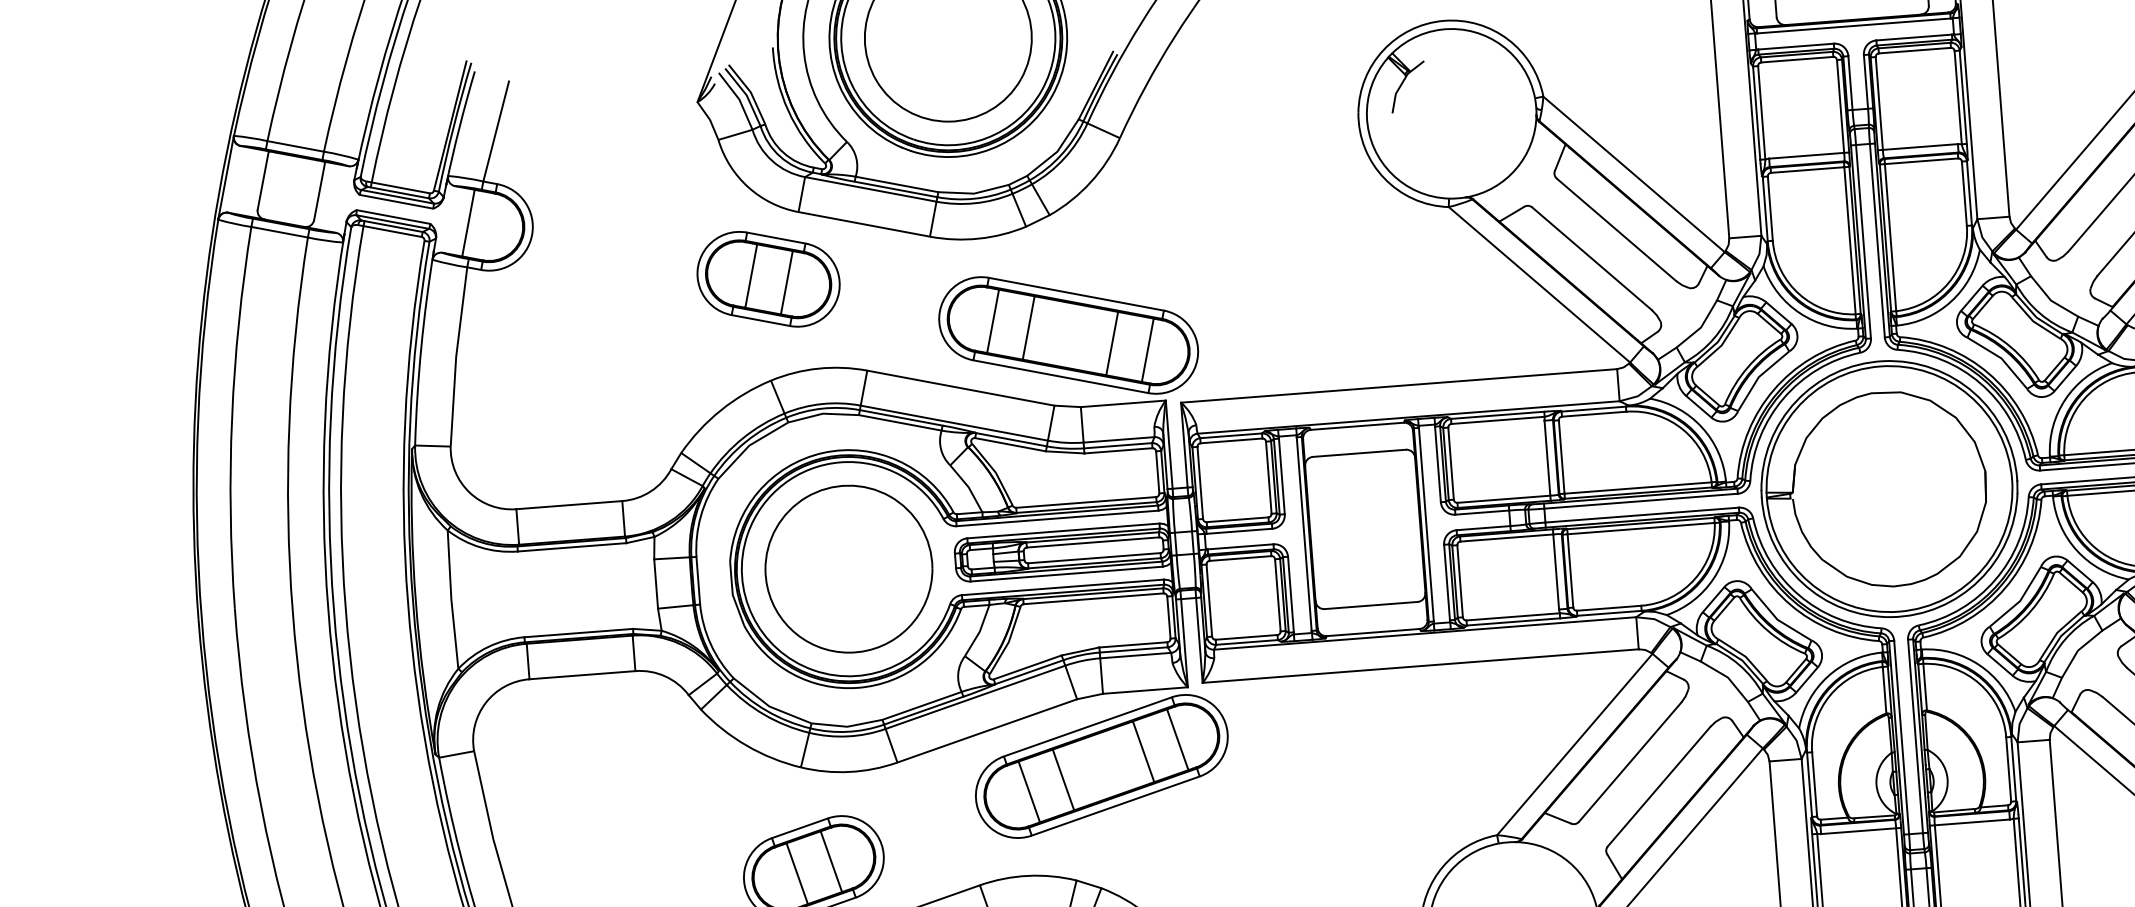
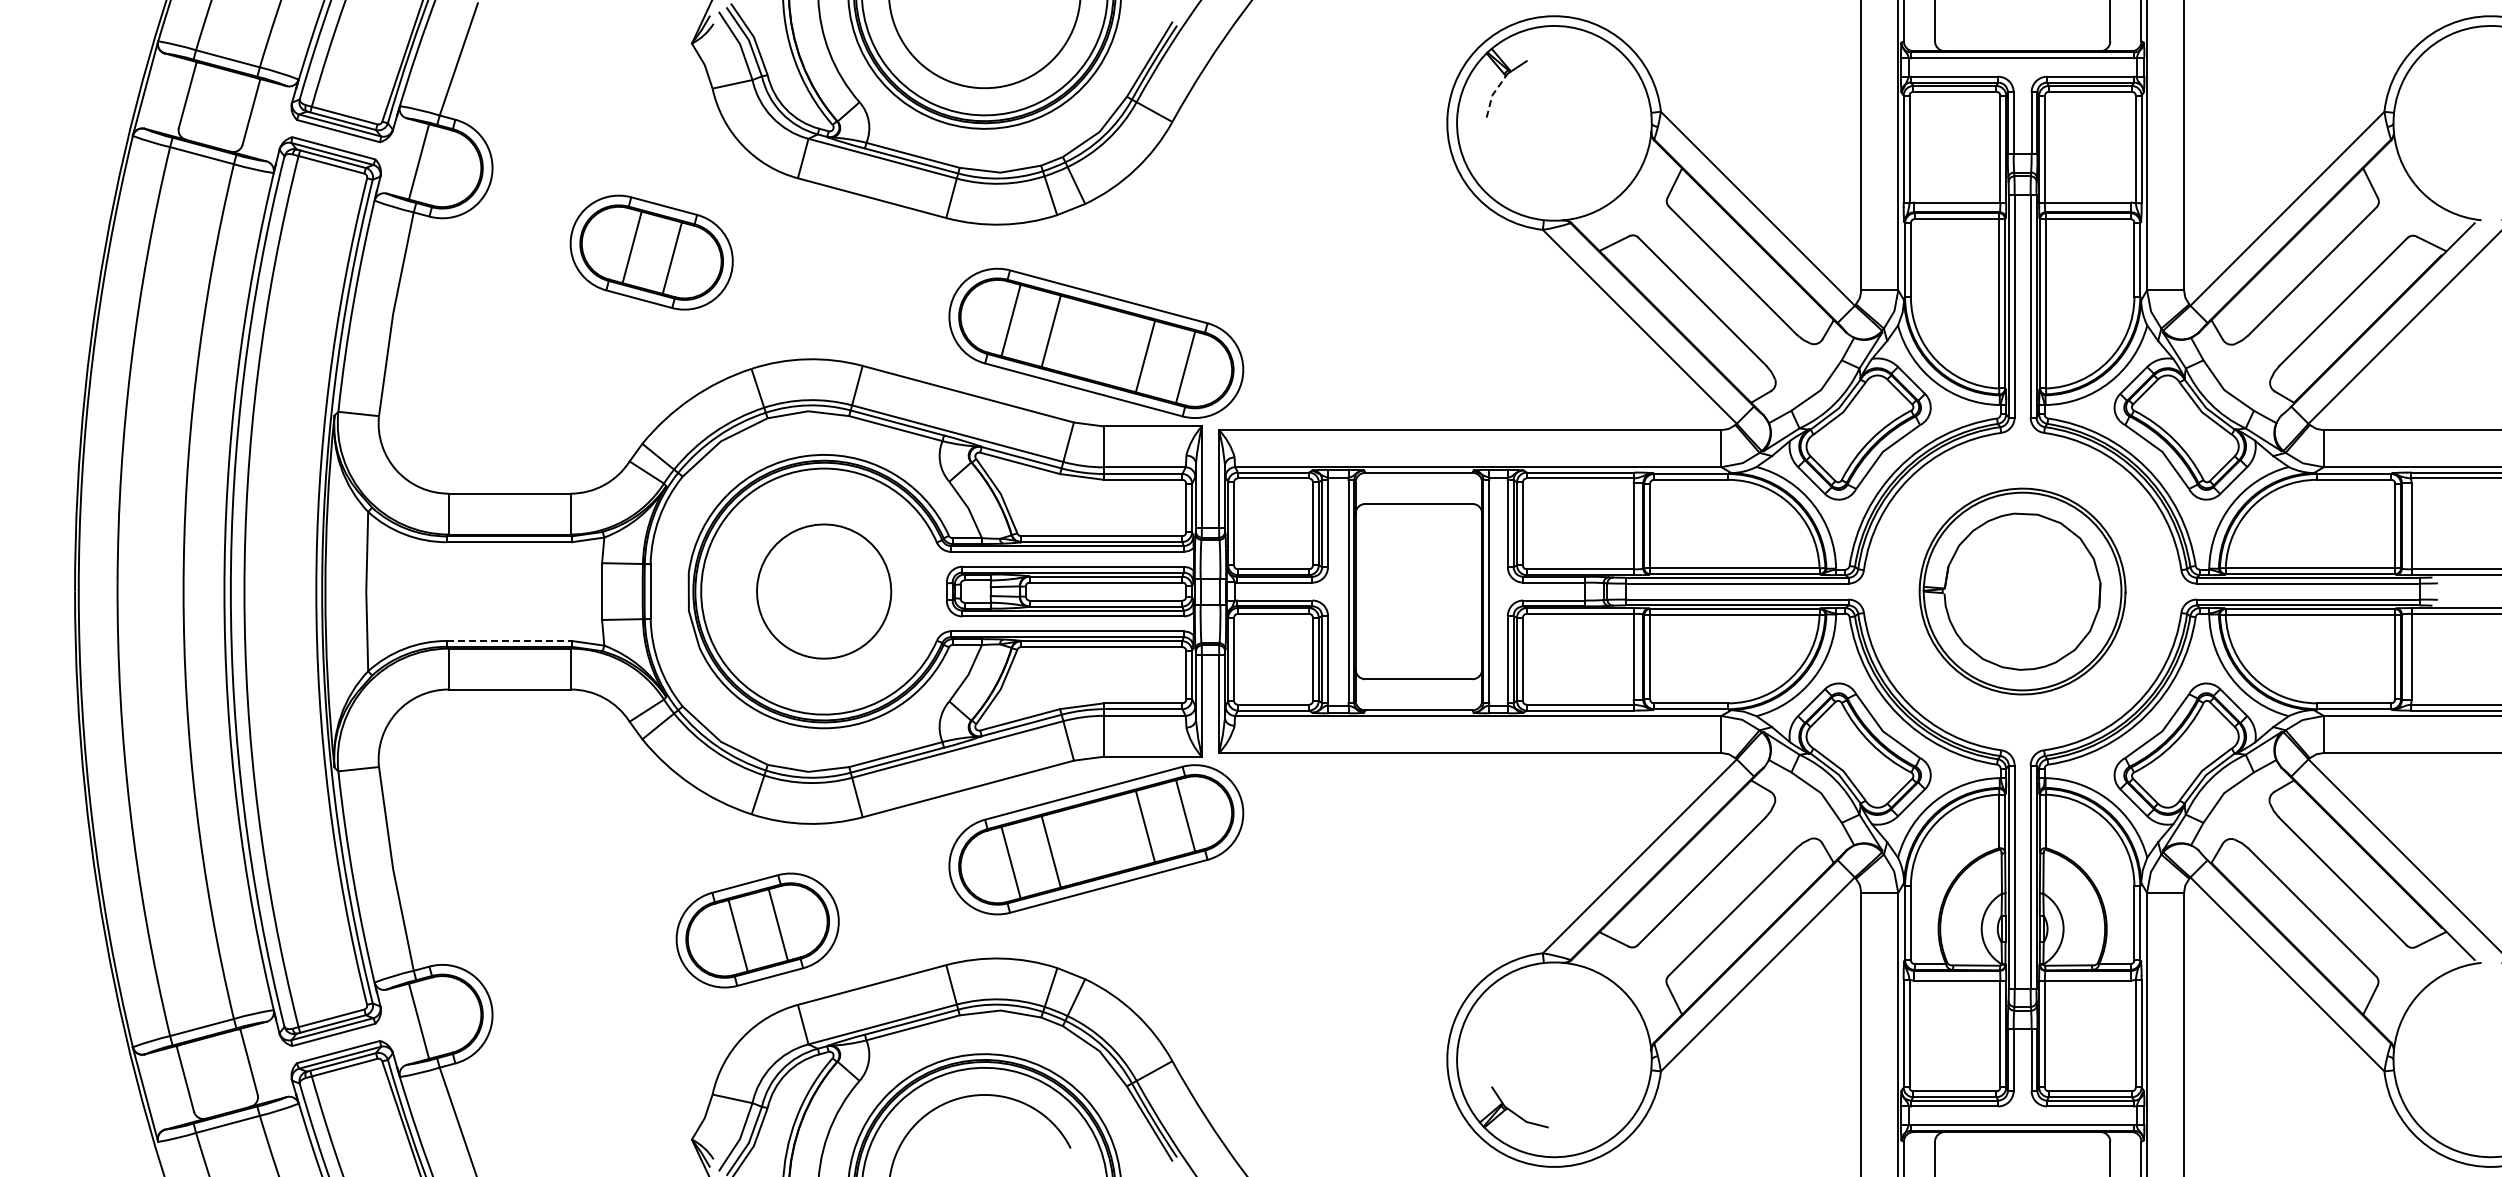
line: (1396, 91) -> (1493, 93), solid -> dashed
part: (768, 279) -> (651, 252), moved
part: (1889, 489) -> (2022, 591), size x0.7
part: (848, 569) -> (823, 591), size x0.7
line: (578, 632) -> (509, 640), solid -> dashed

